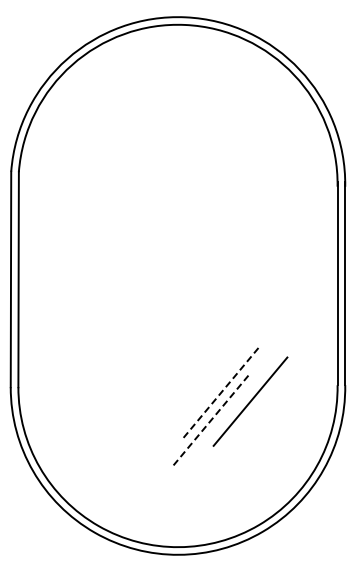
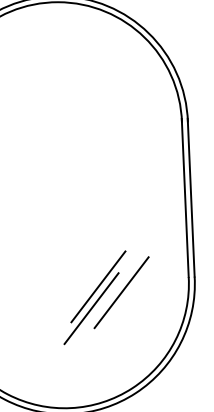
line: (221, 392) -> (98, 286), dashed -> solid
line: (211, 420) -> (91, 308), dashed -> solid

